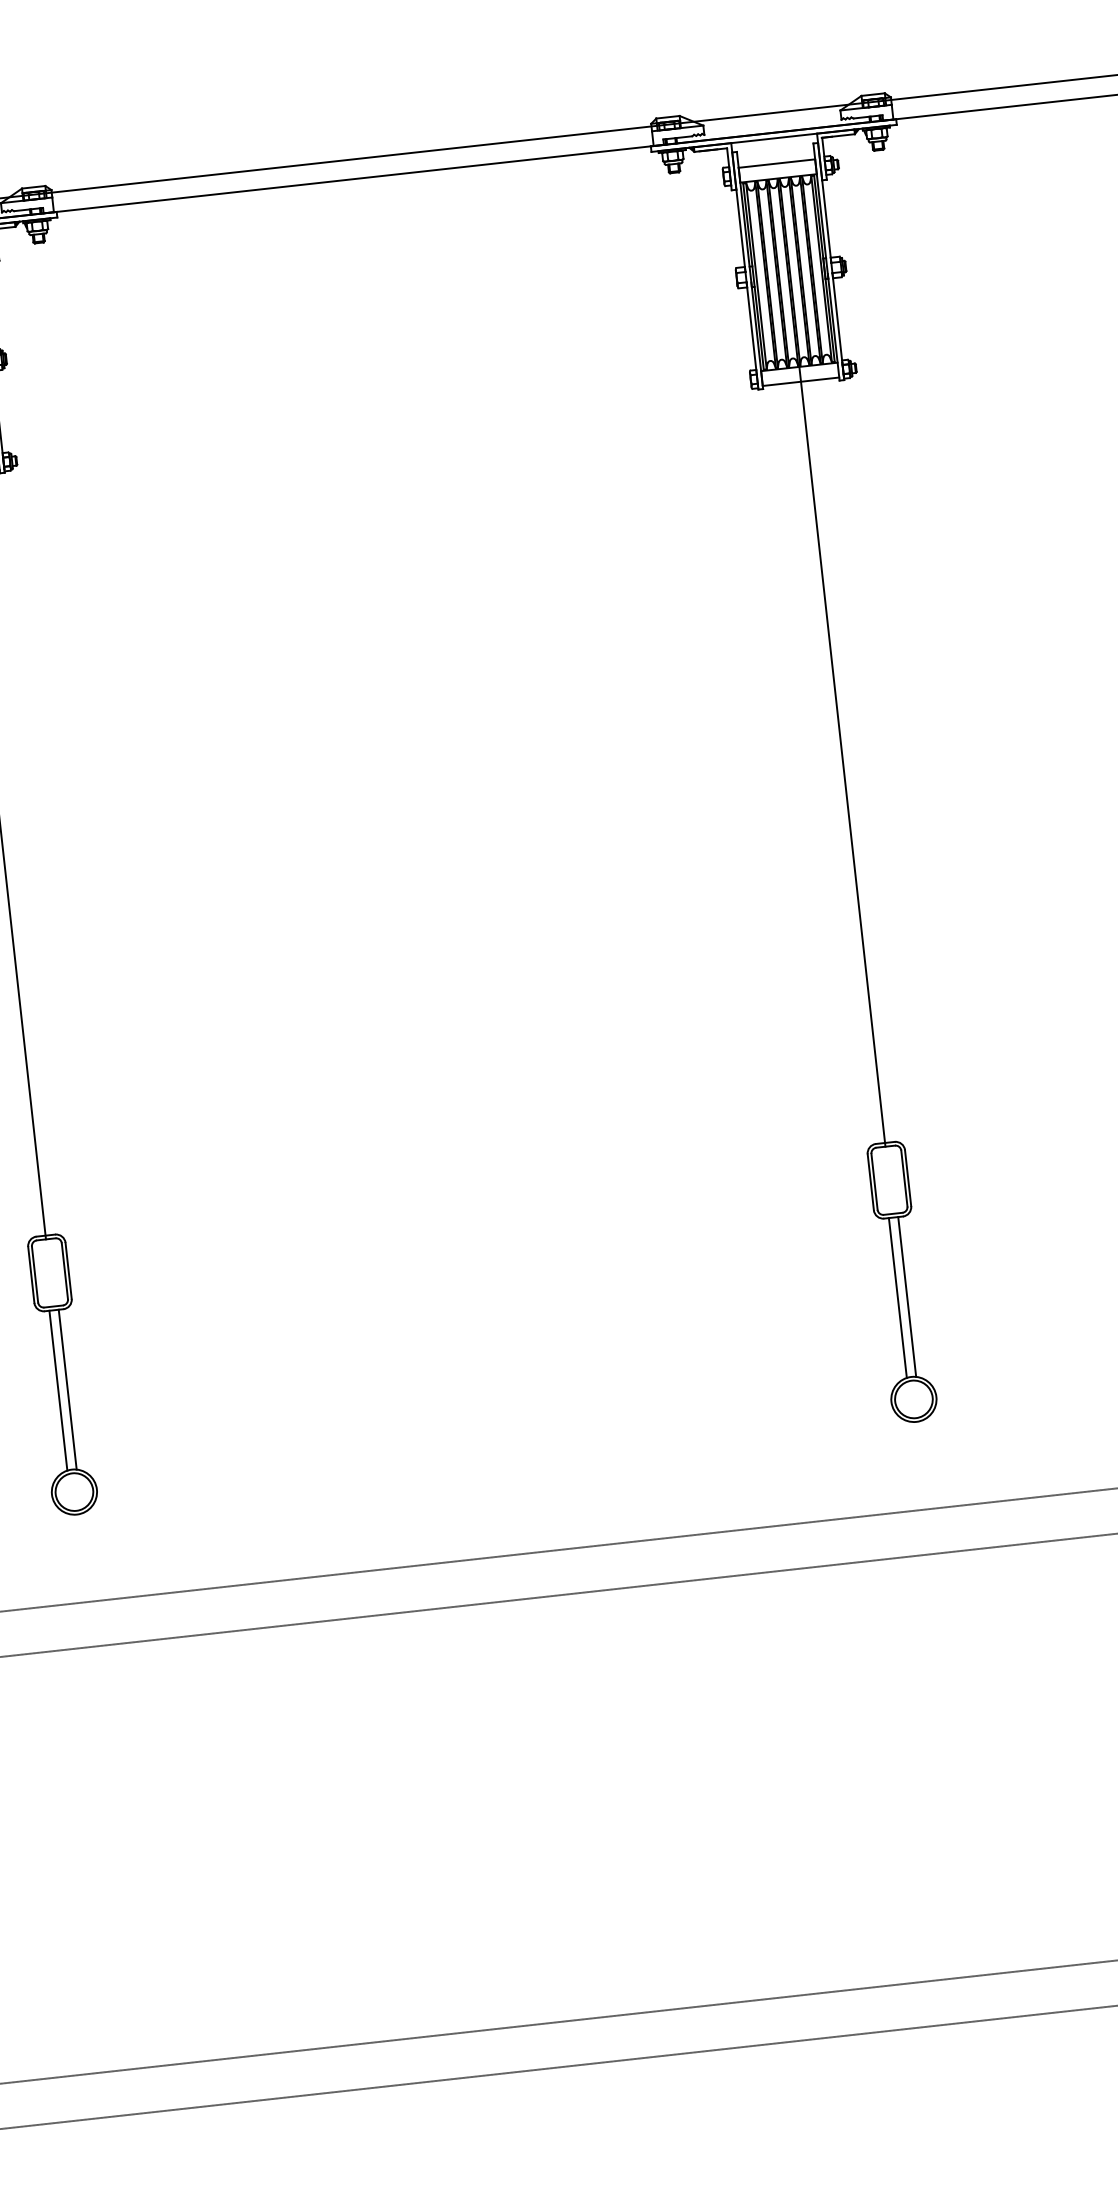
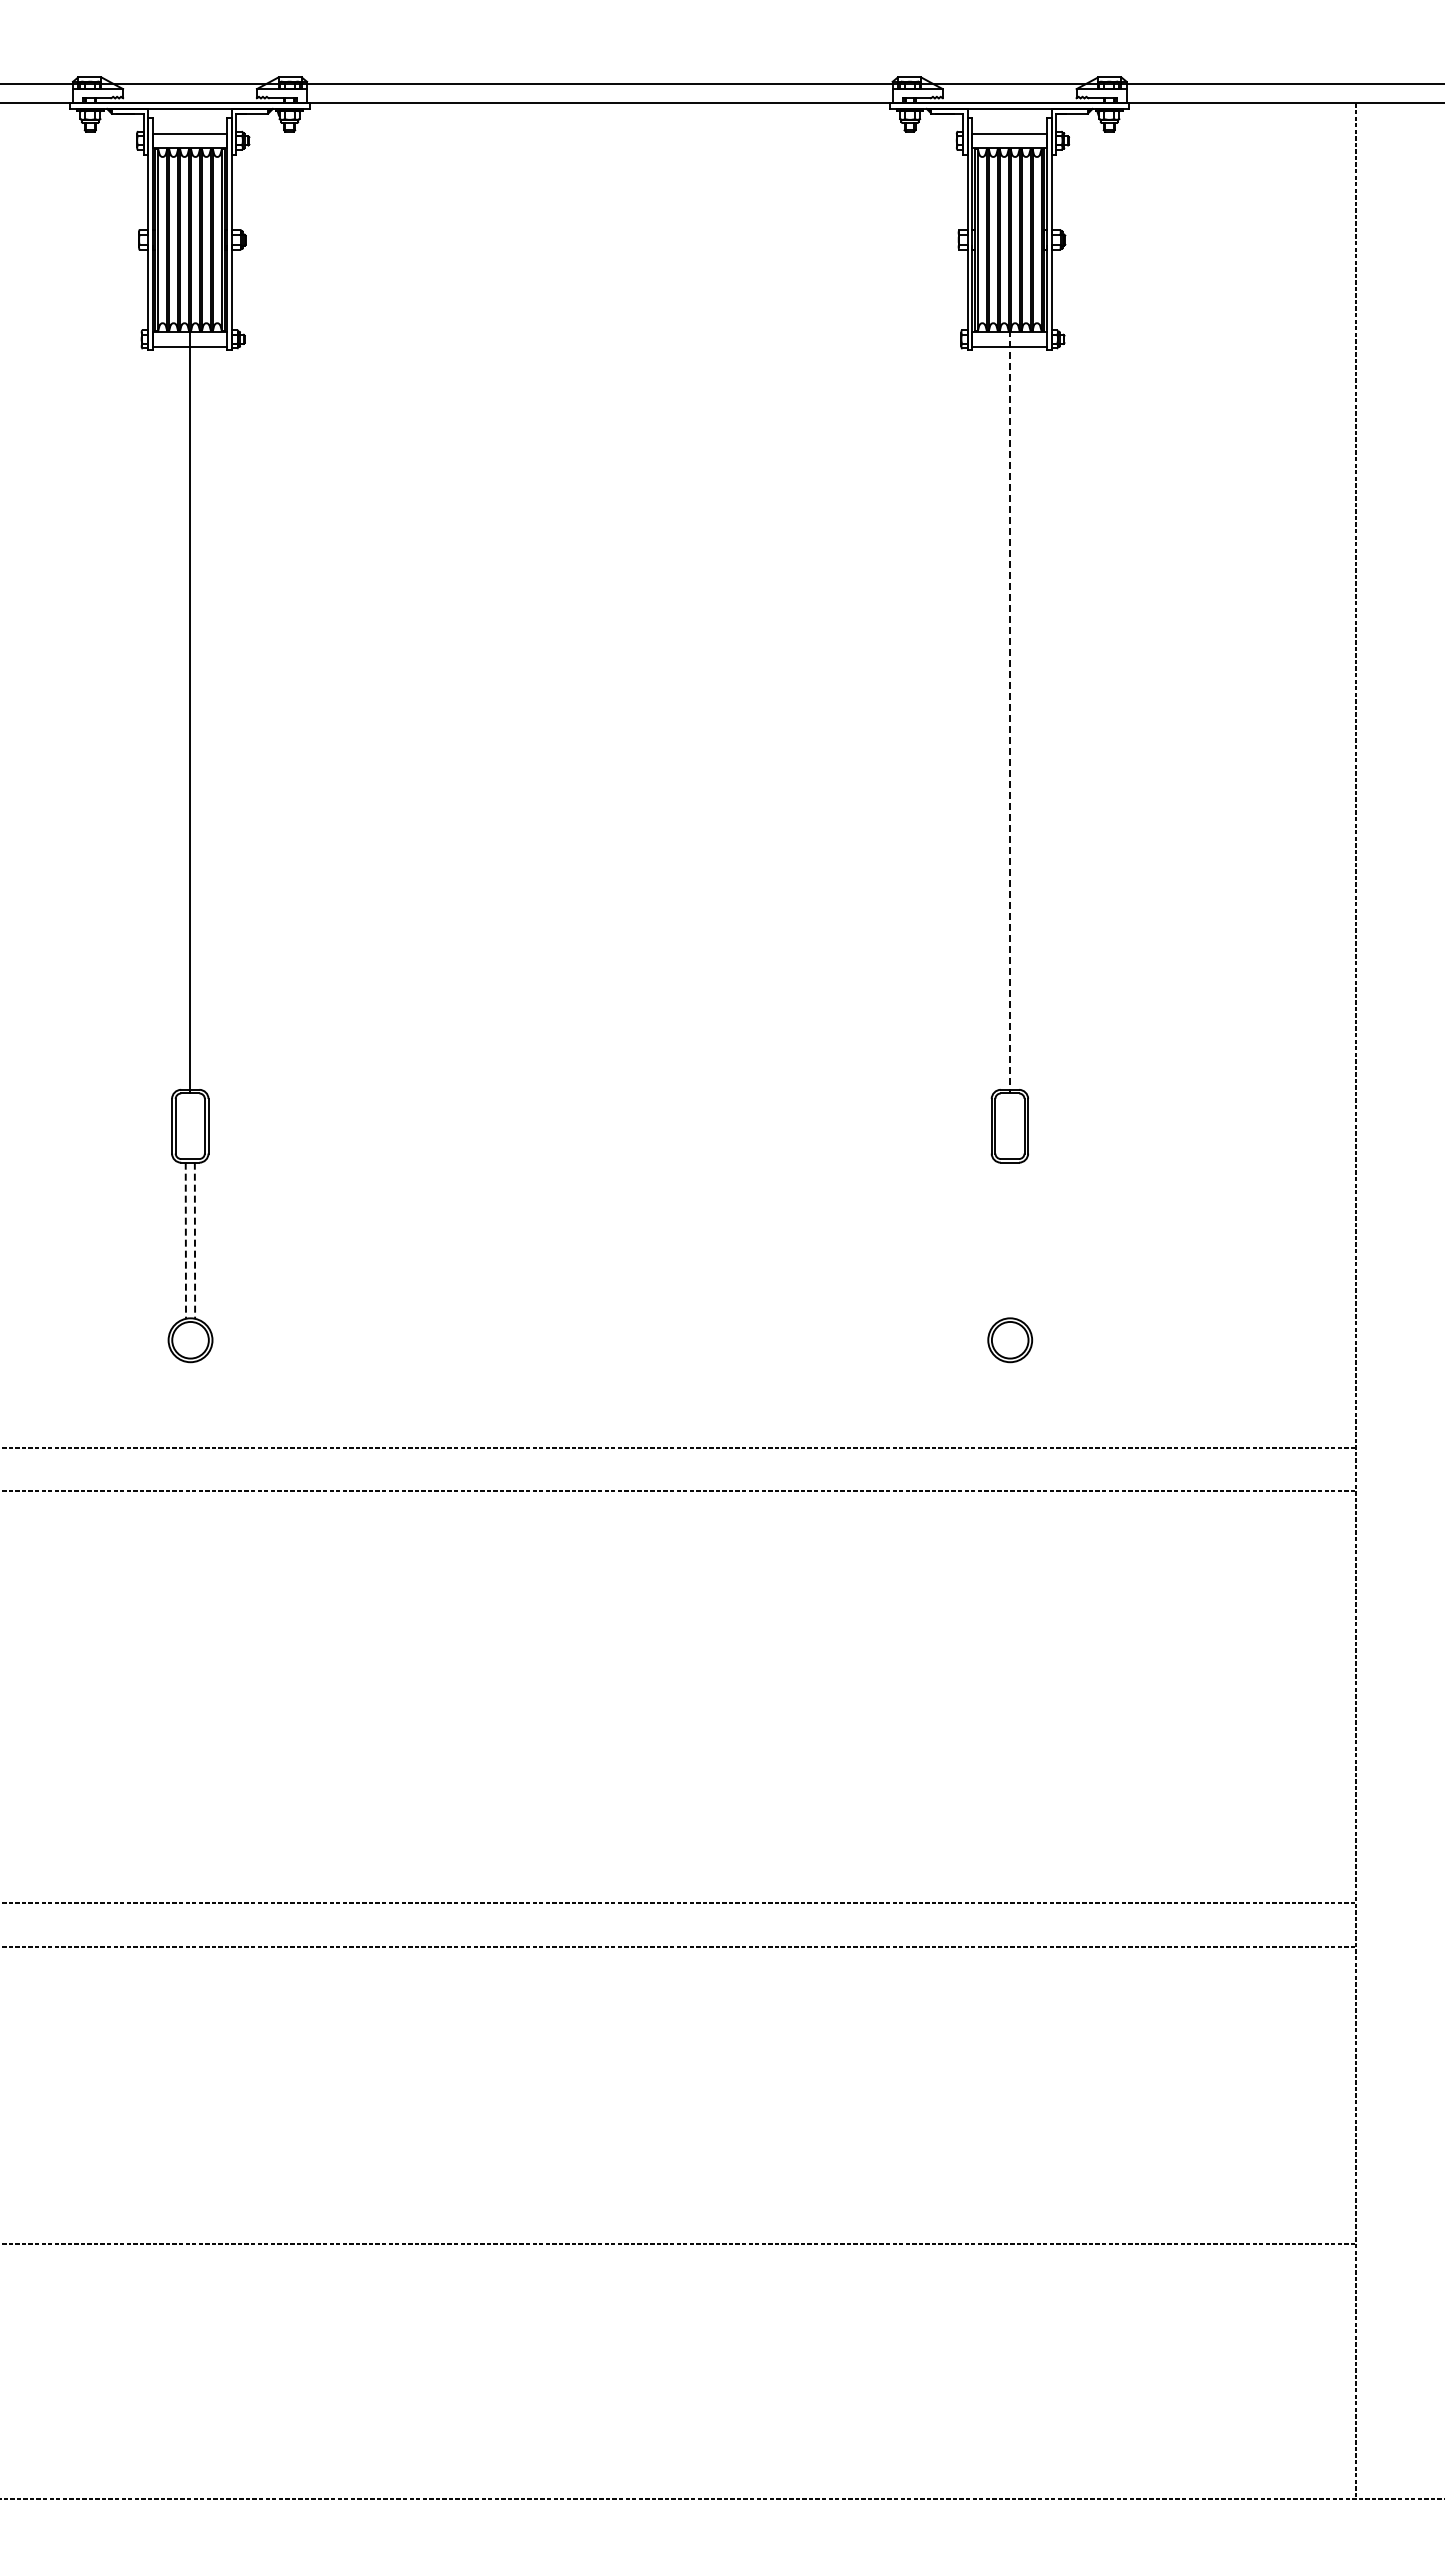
line: (842, 755) -> (1009, 711), solid -> dashed
line: (907, 1296) -> (1014, 1240), removed
line: (897, 1297) -> (1005, 1240), removed
line: (67, 1390) -> (194, 1241), solid -> dashed
line: (58, 1391) -> (185, 1241), solid -> dashed

